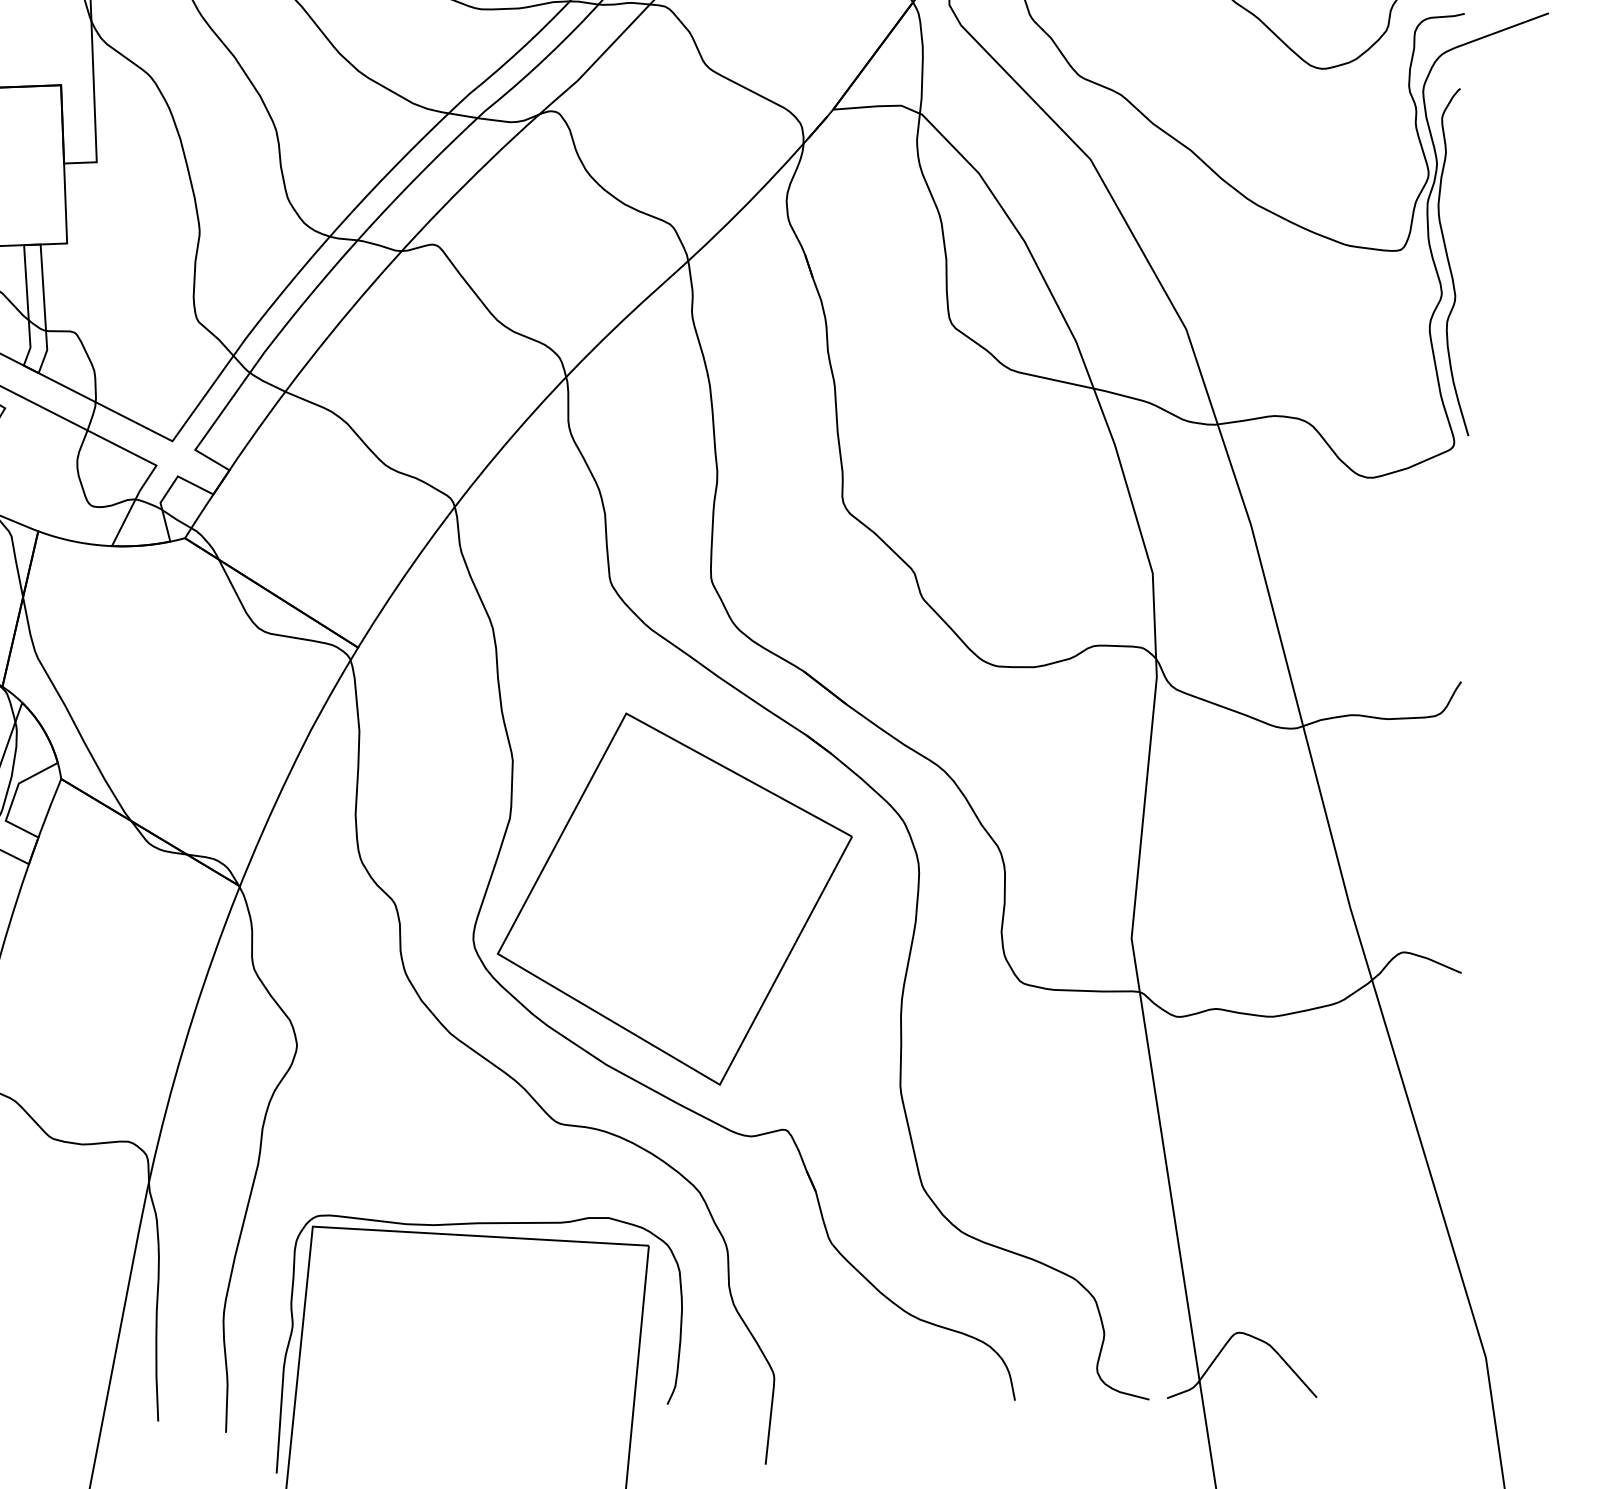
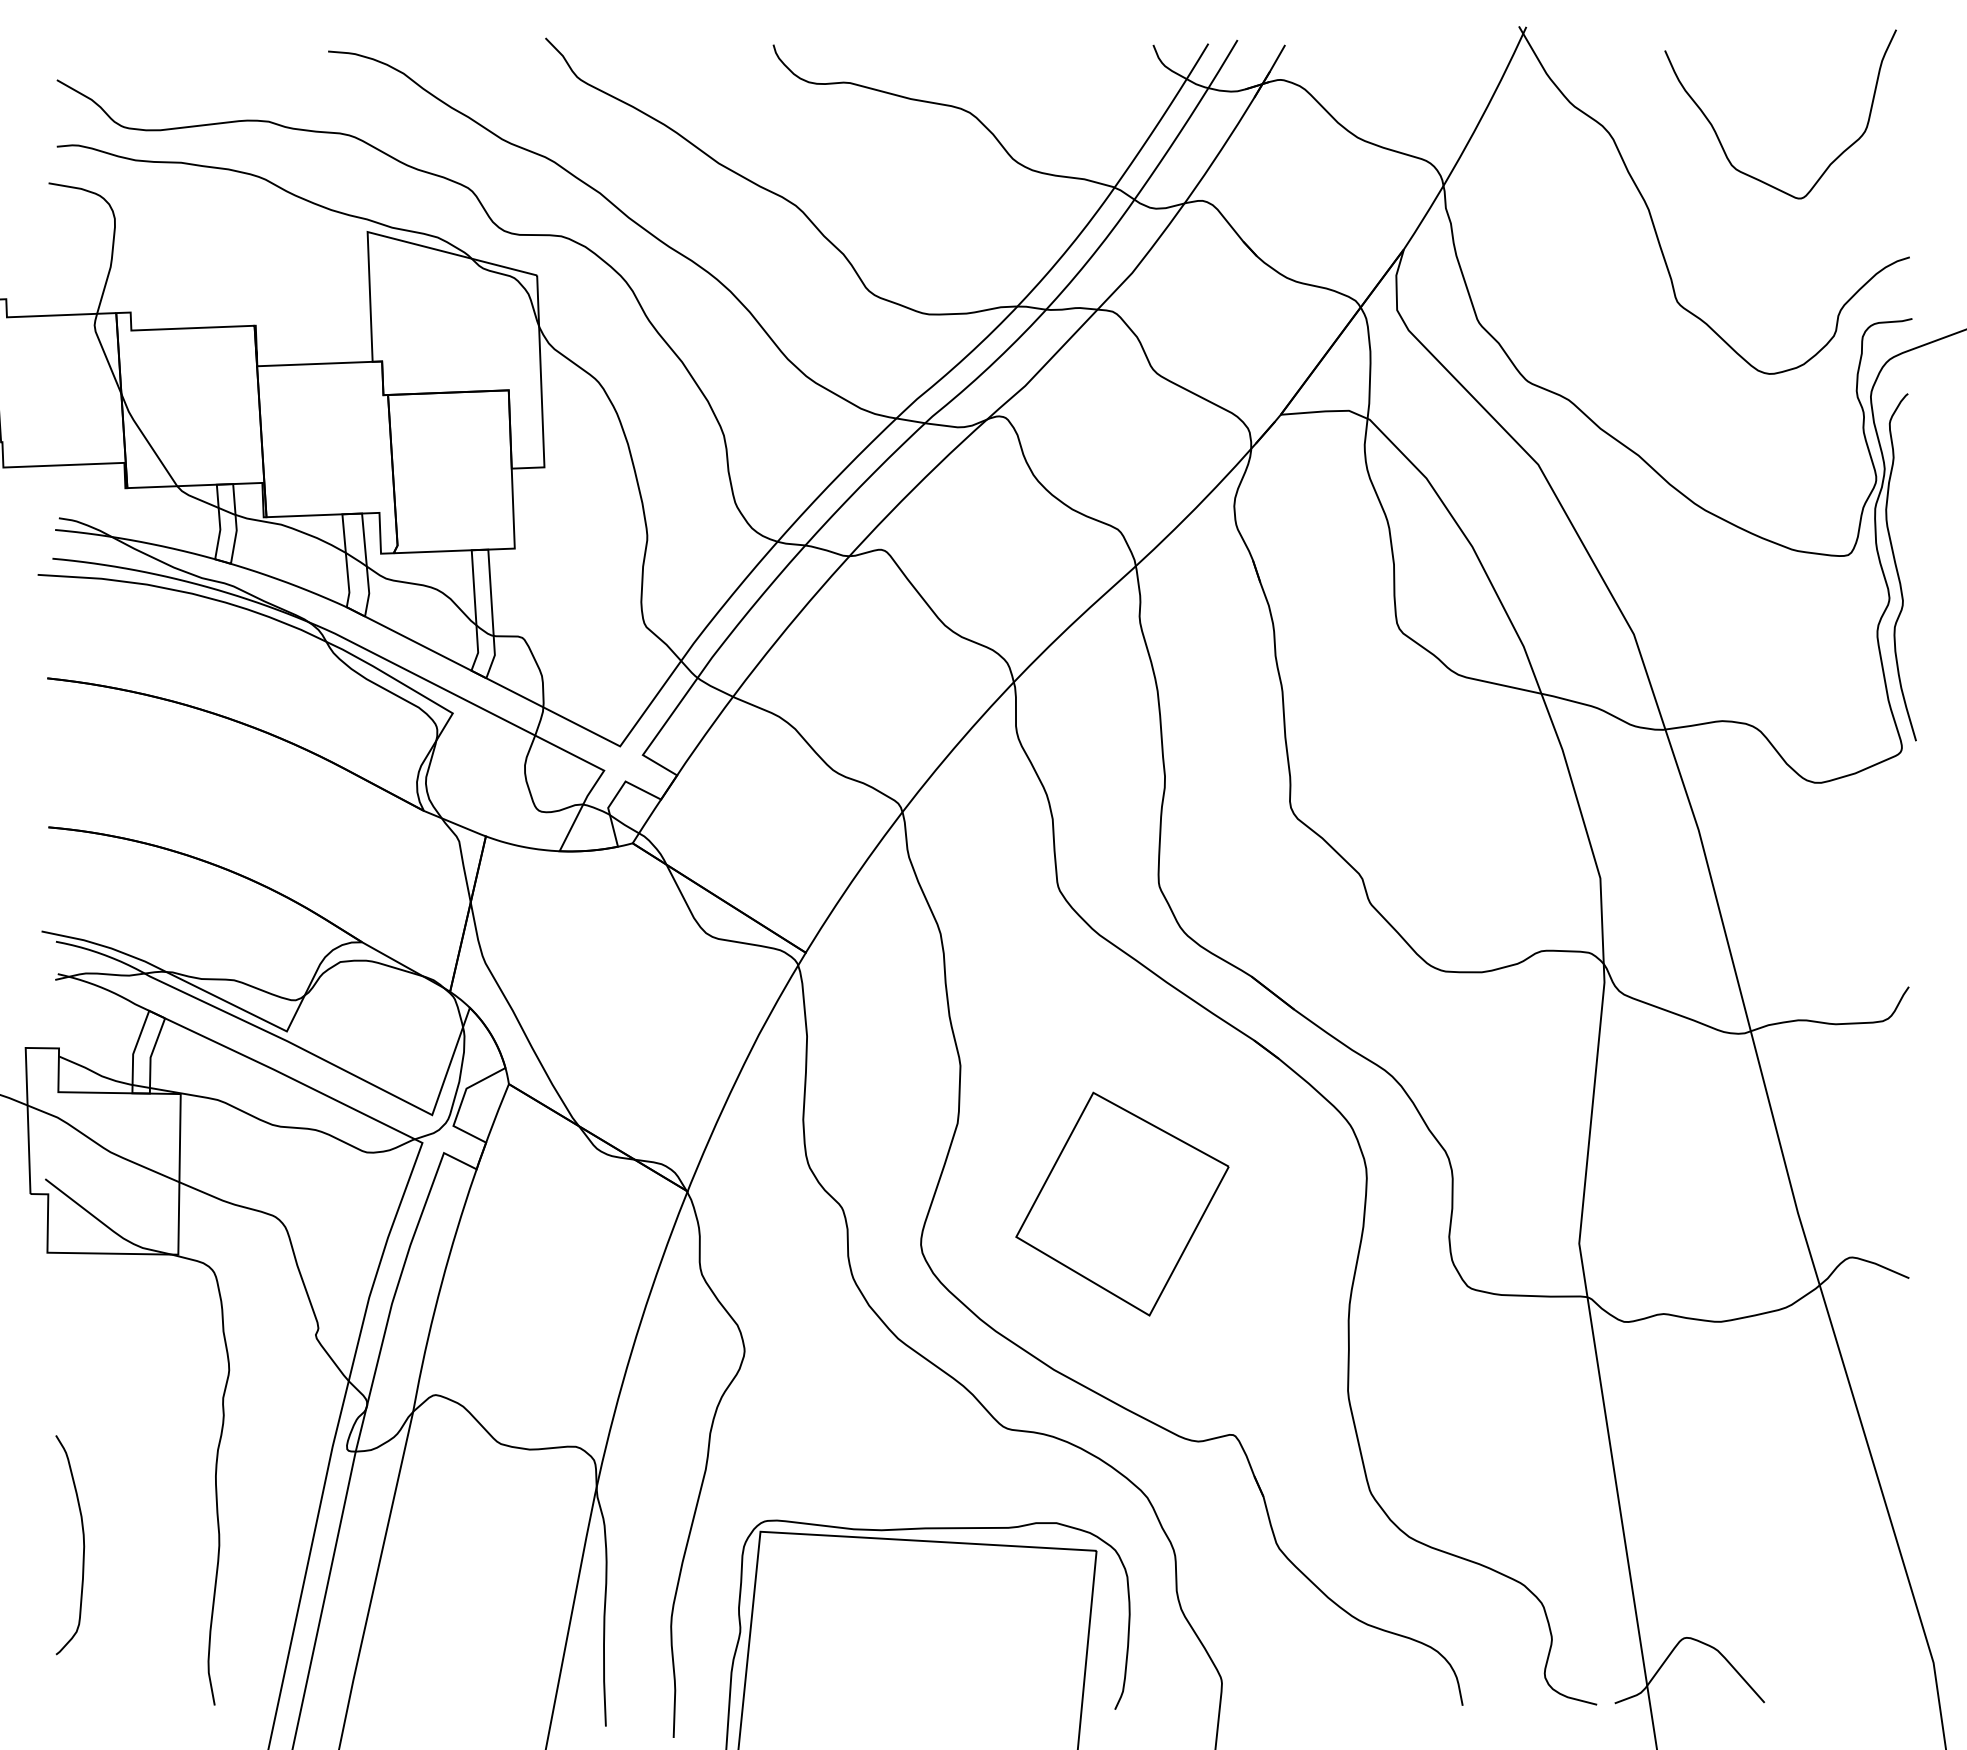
part: (674, 898) -> (1122, 1203), size x0.6

